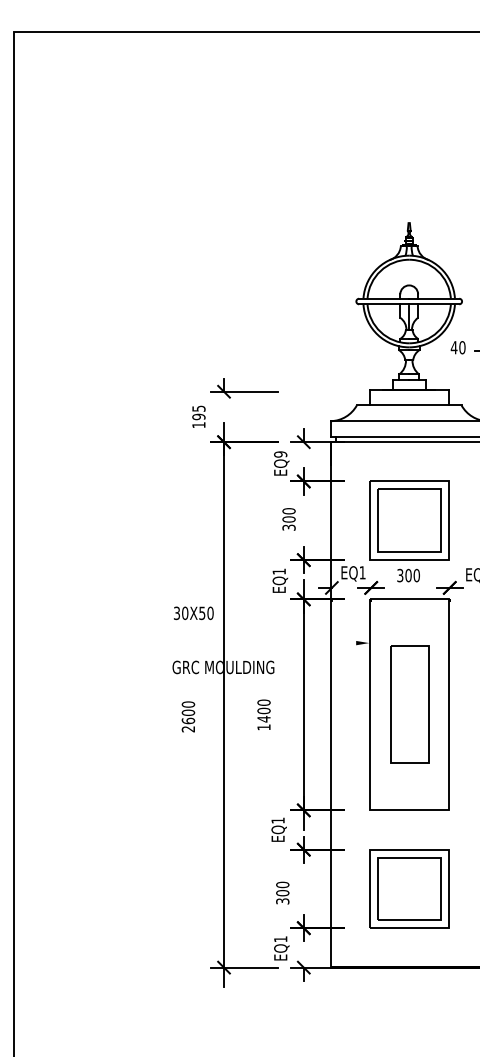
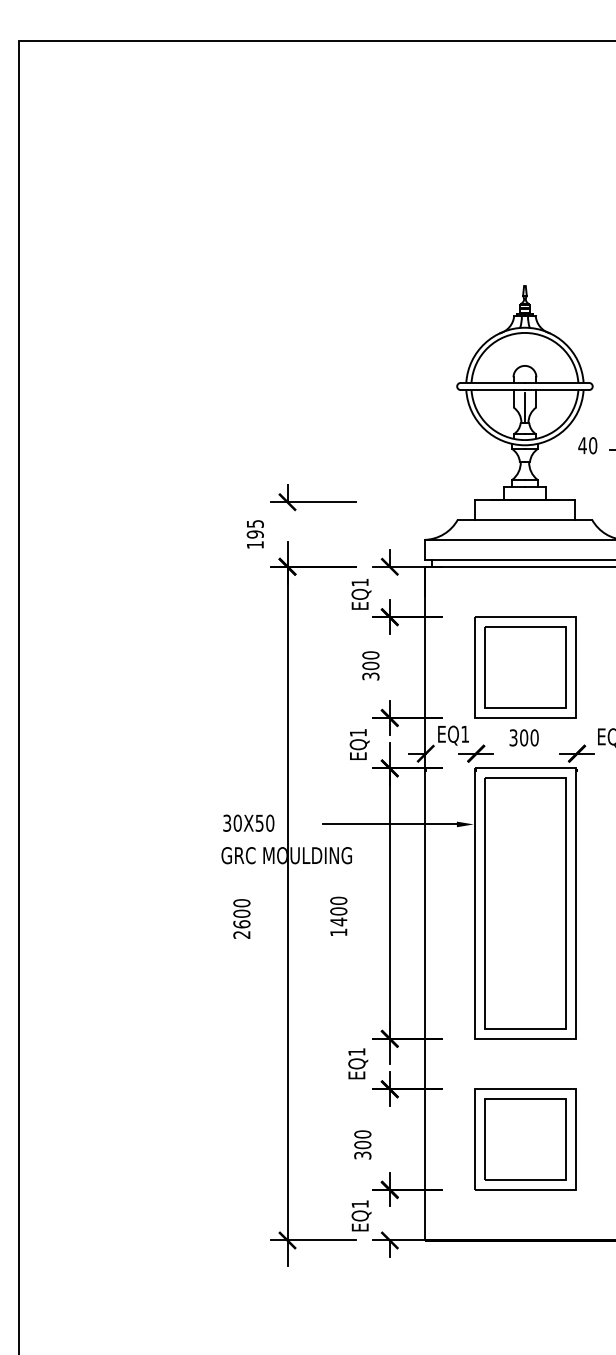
text: (280, 454) -> (359, 582), EQ9 -> EQ1
text: (193, 612) -> (248, 822), moved
line: (303, 643) -> (389, 824), added
part: (409, 704) -> (525, 903), size x1.67

